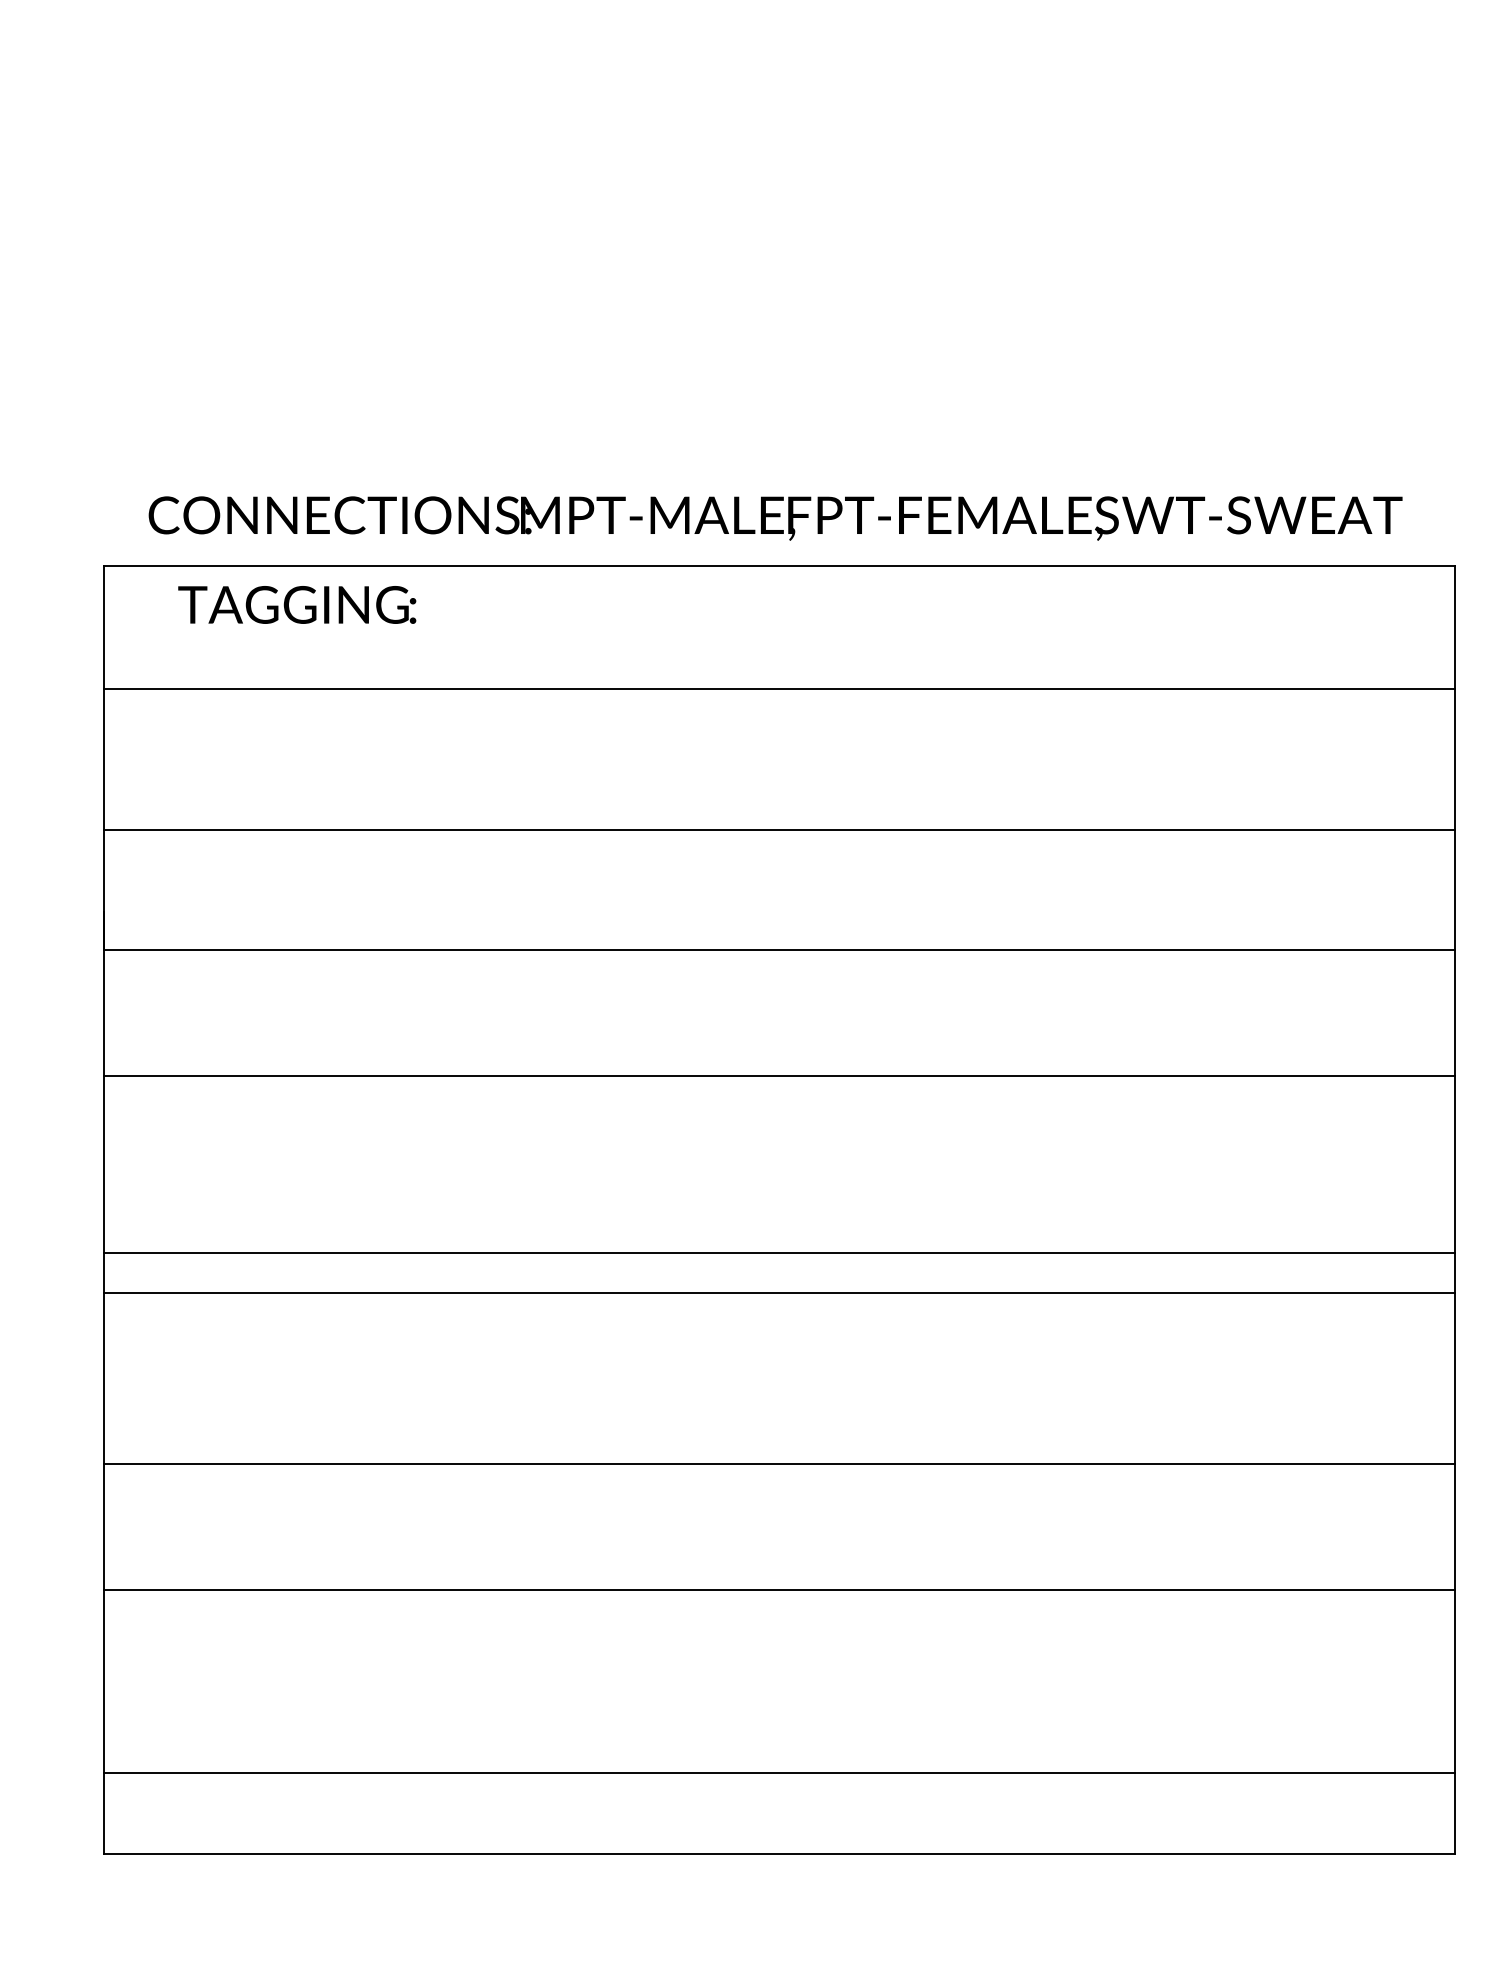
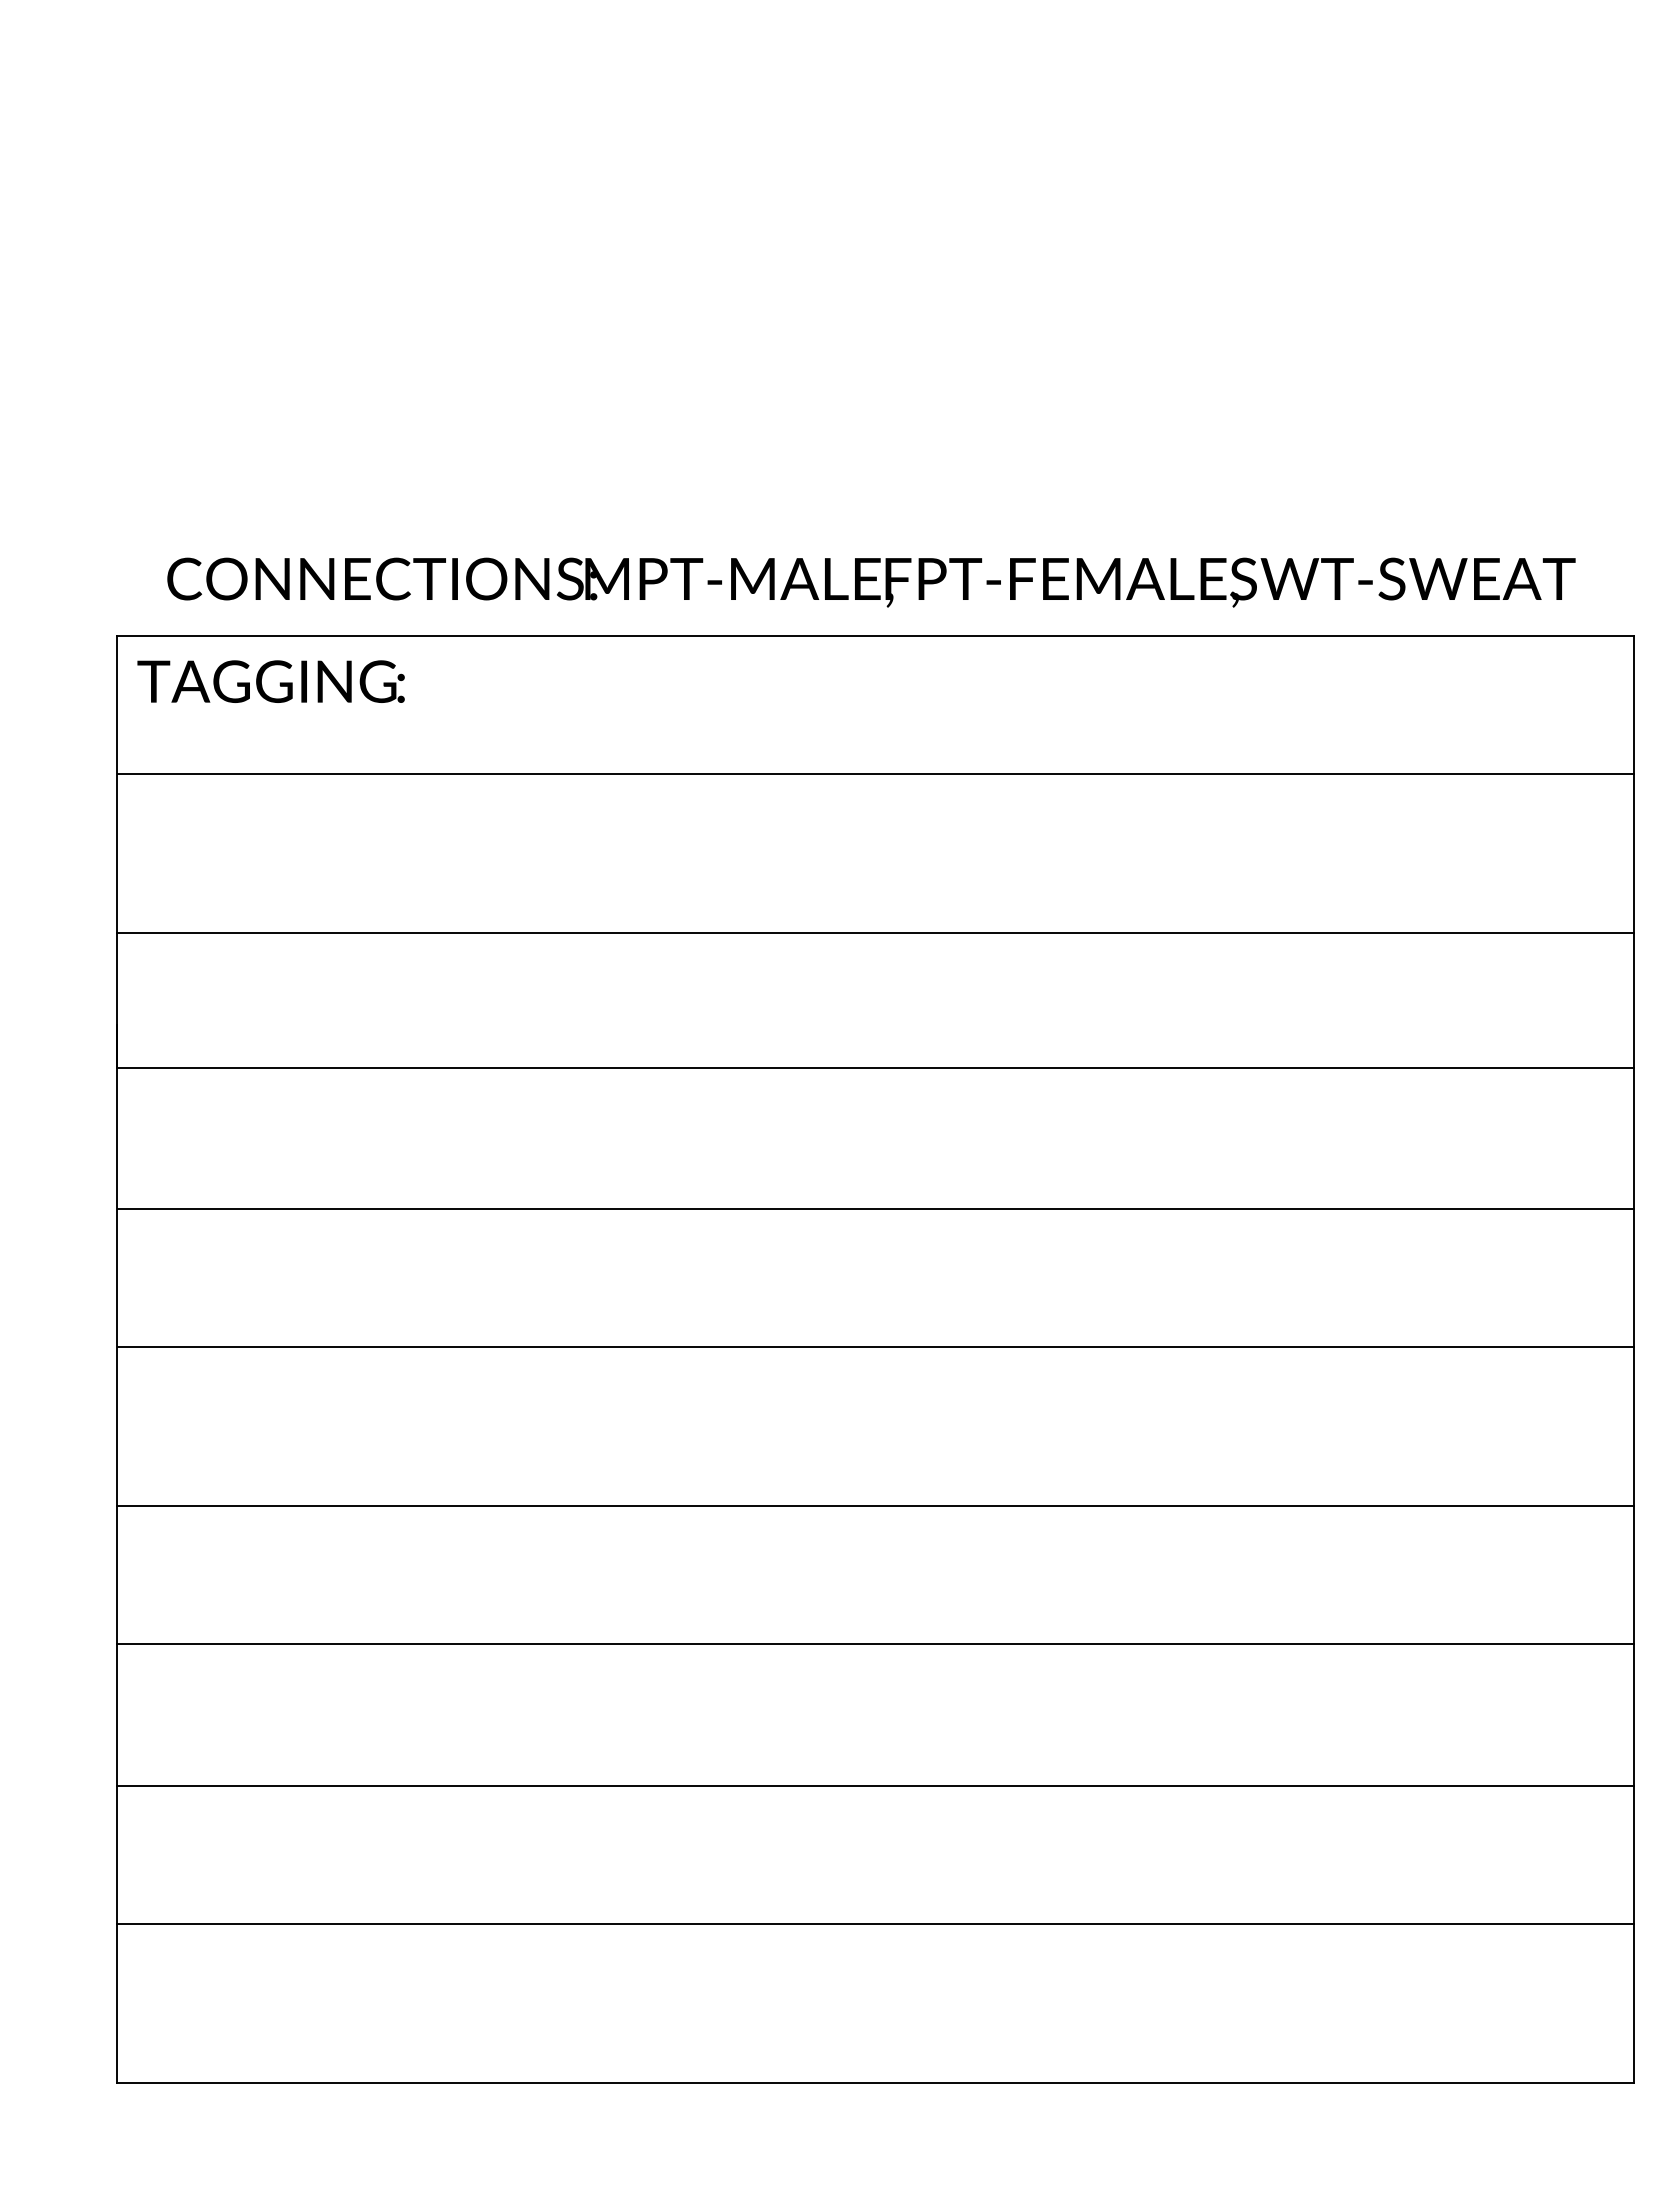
text: (296, 604) -> (270, 681), moved
line: (779, 1252) -> (875, 1347), moved
line: (779, 1292) -> (875, 1506), moved
line: (779, 1772) -> (875, 1923), moved

